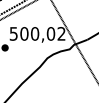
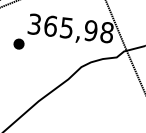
text: (37, 33) -> (70, 27), 500,02 -> 365,98

